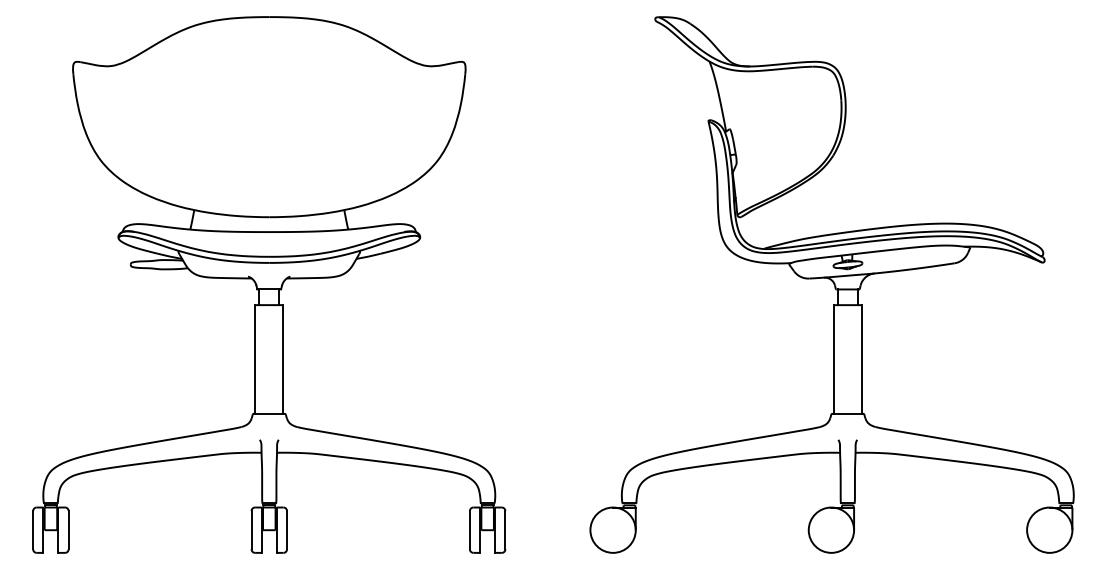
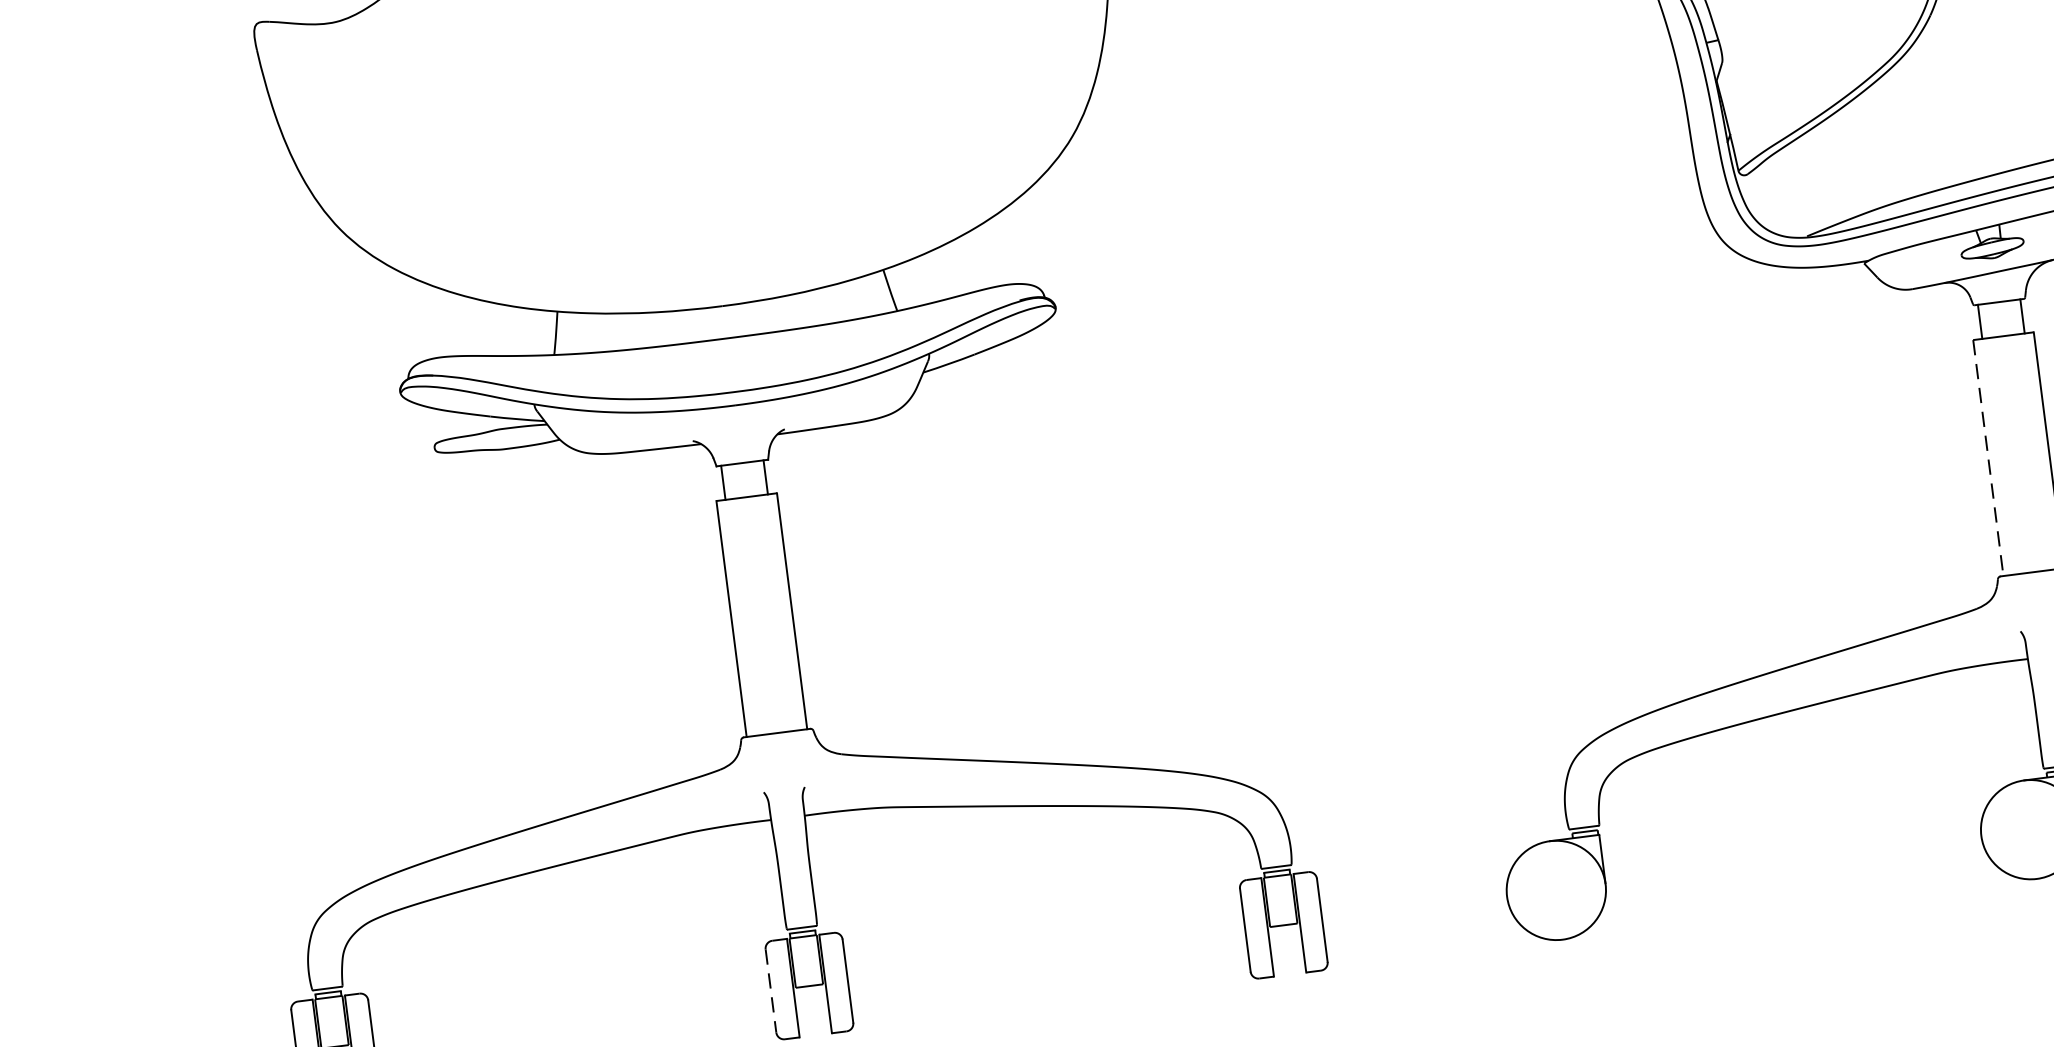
line: (833, 359) -> (1987, 458), solid -> dashed
line: (251, 530) -> (770, 991), solid -> dashed

